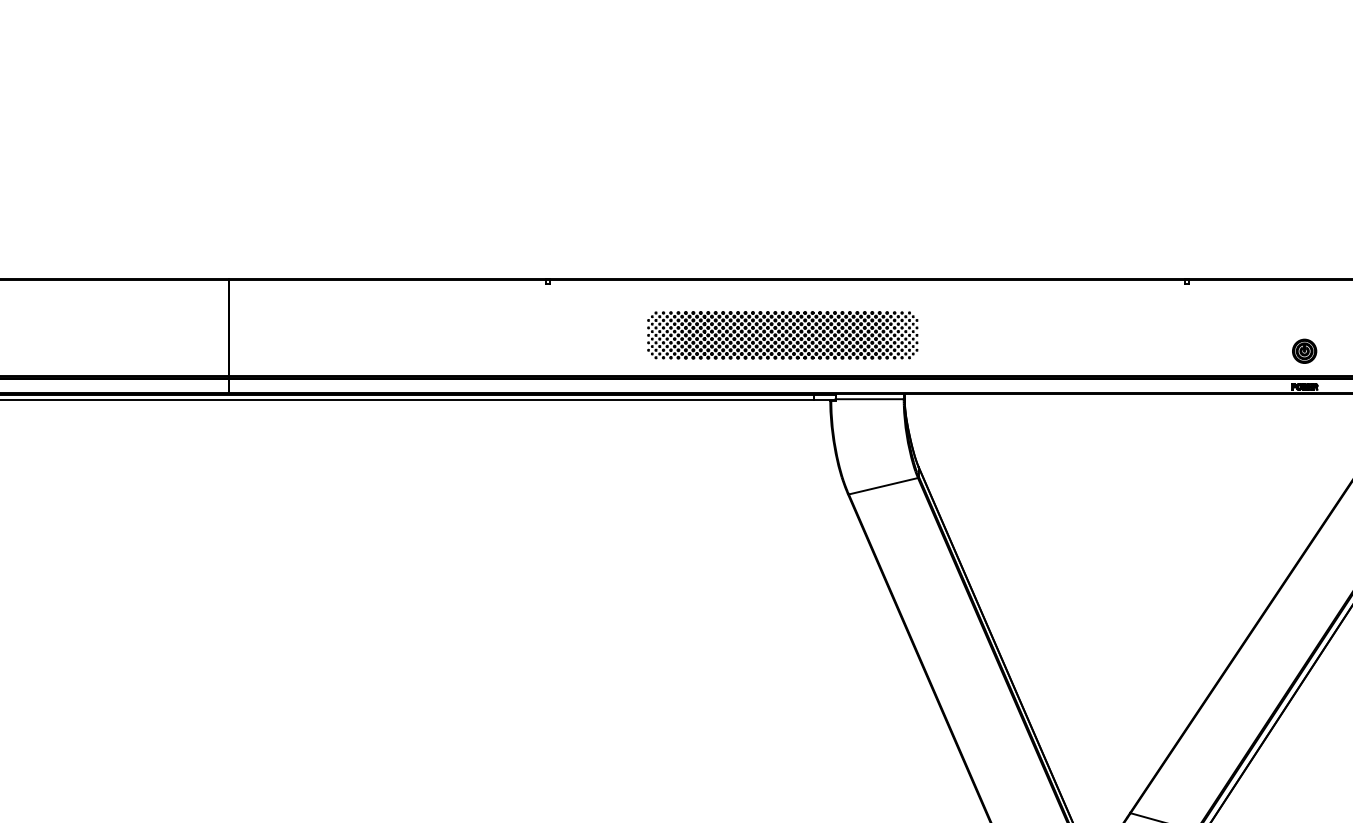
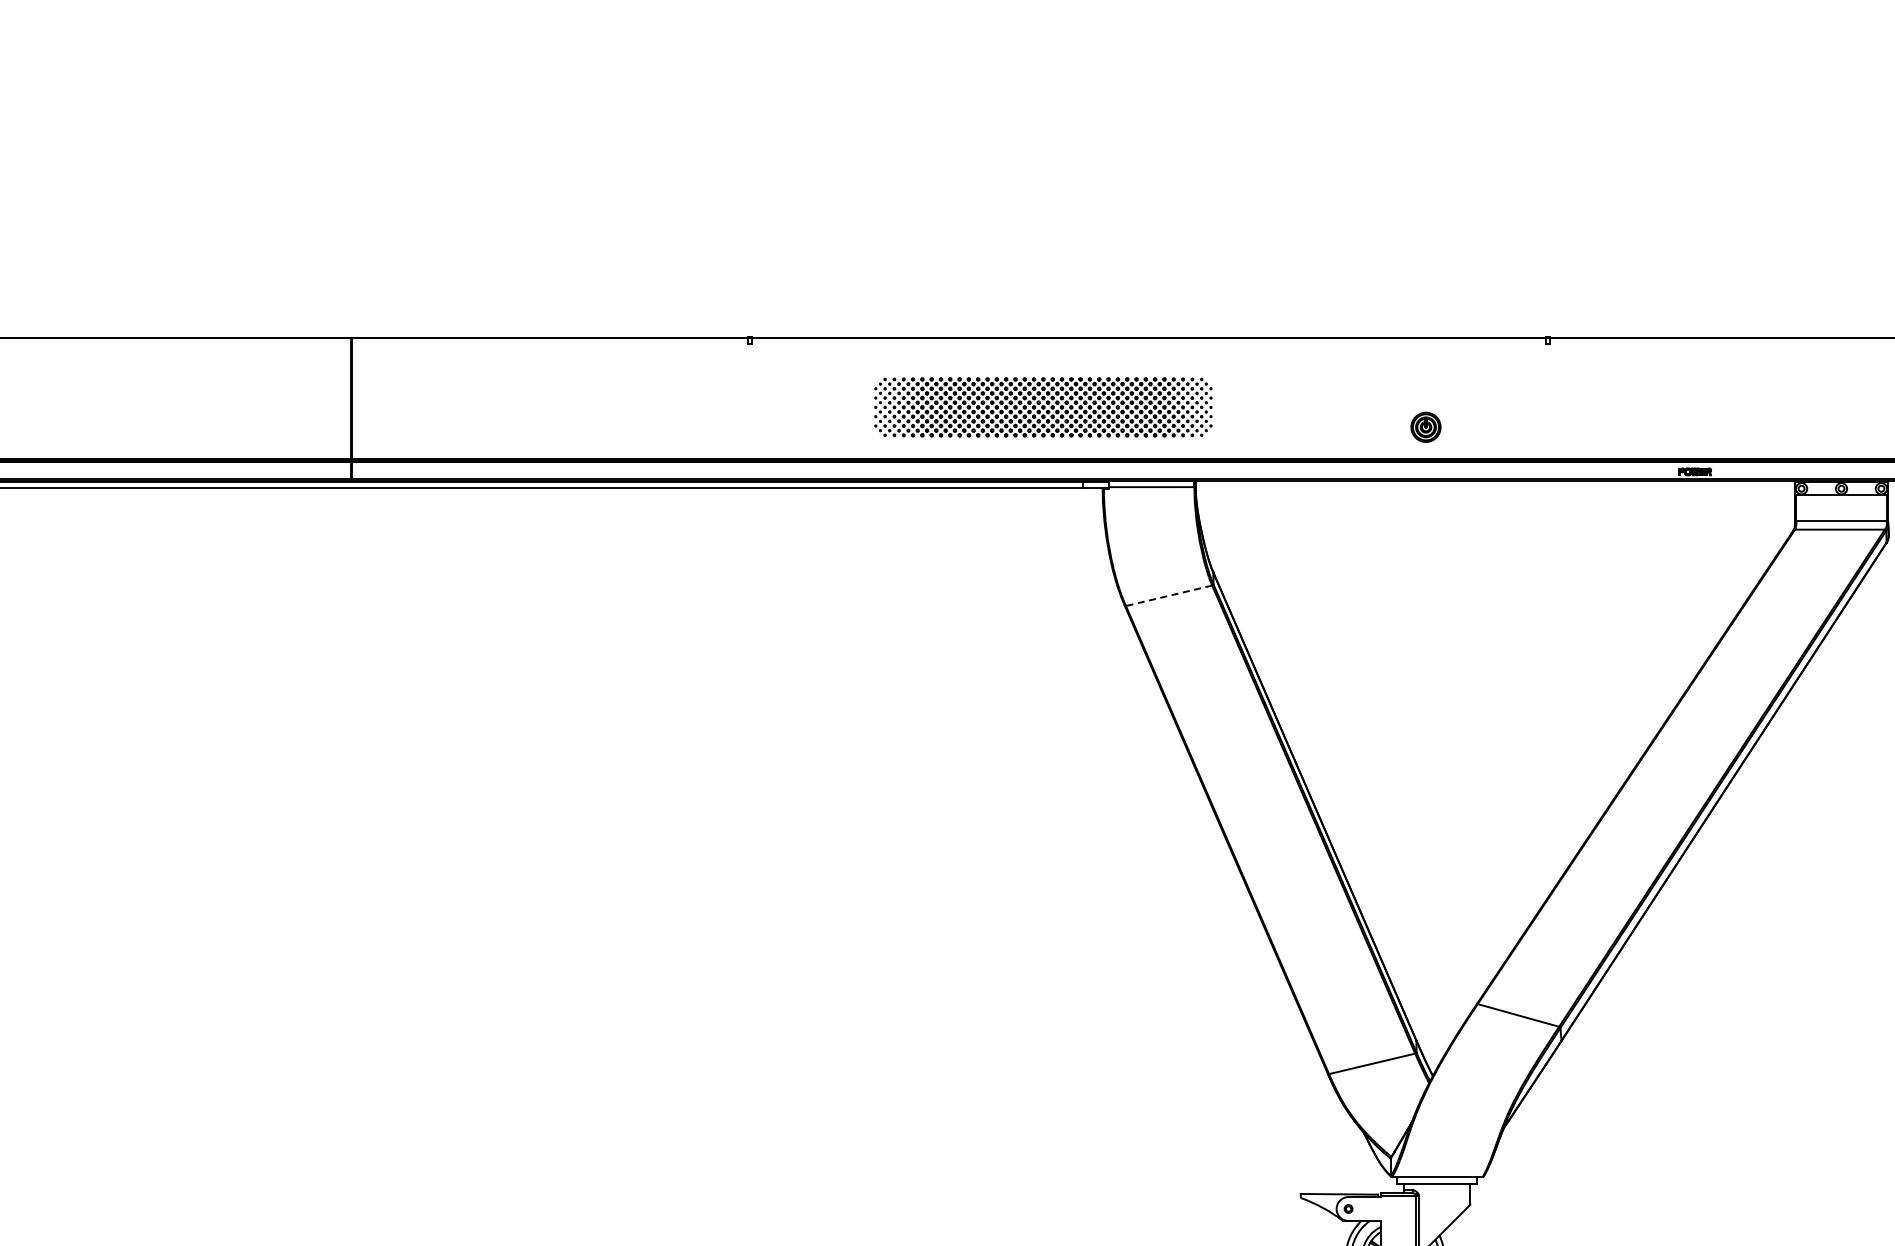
part: (1304, 350) -> (1425, 426), moved
line: (882, 485) -> (1168, 595), solid -> dashed

